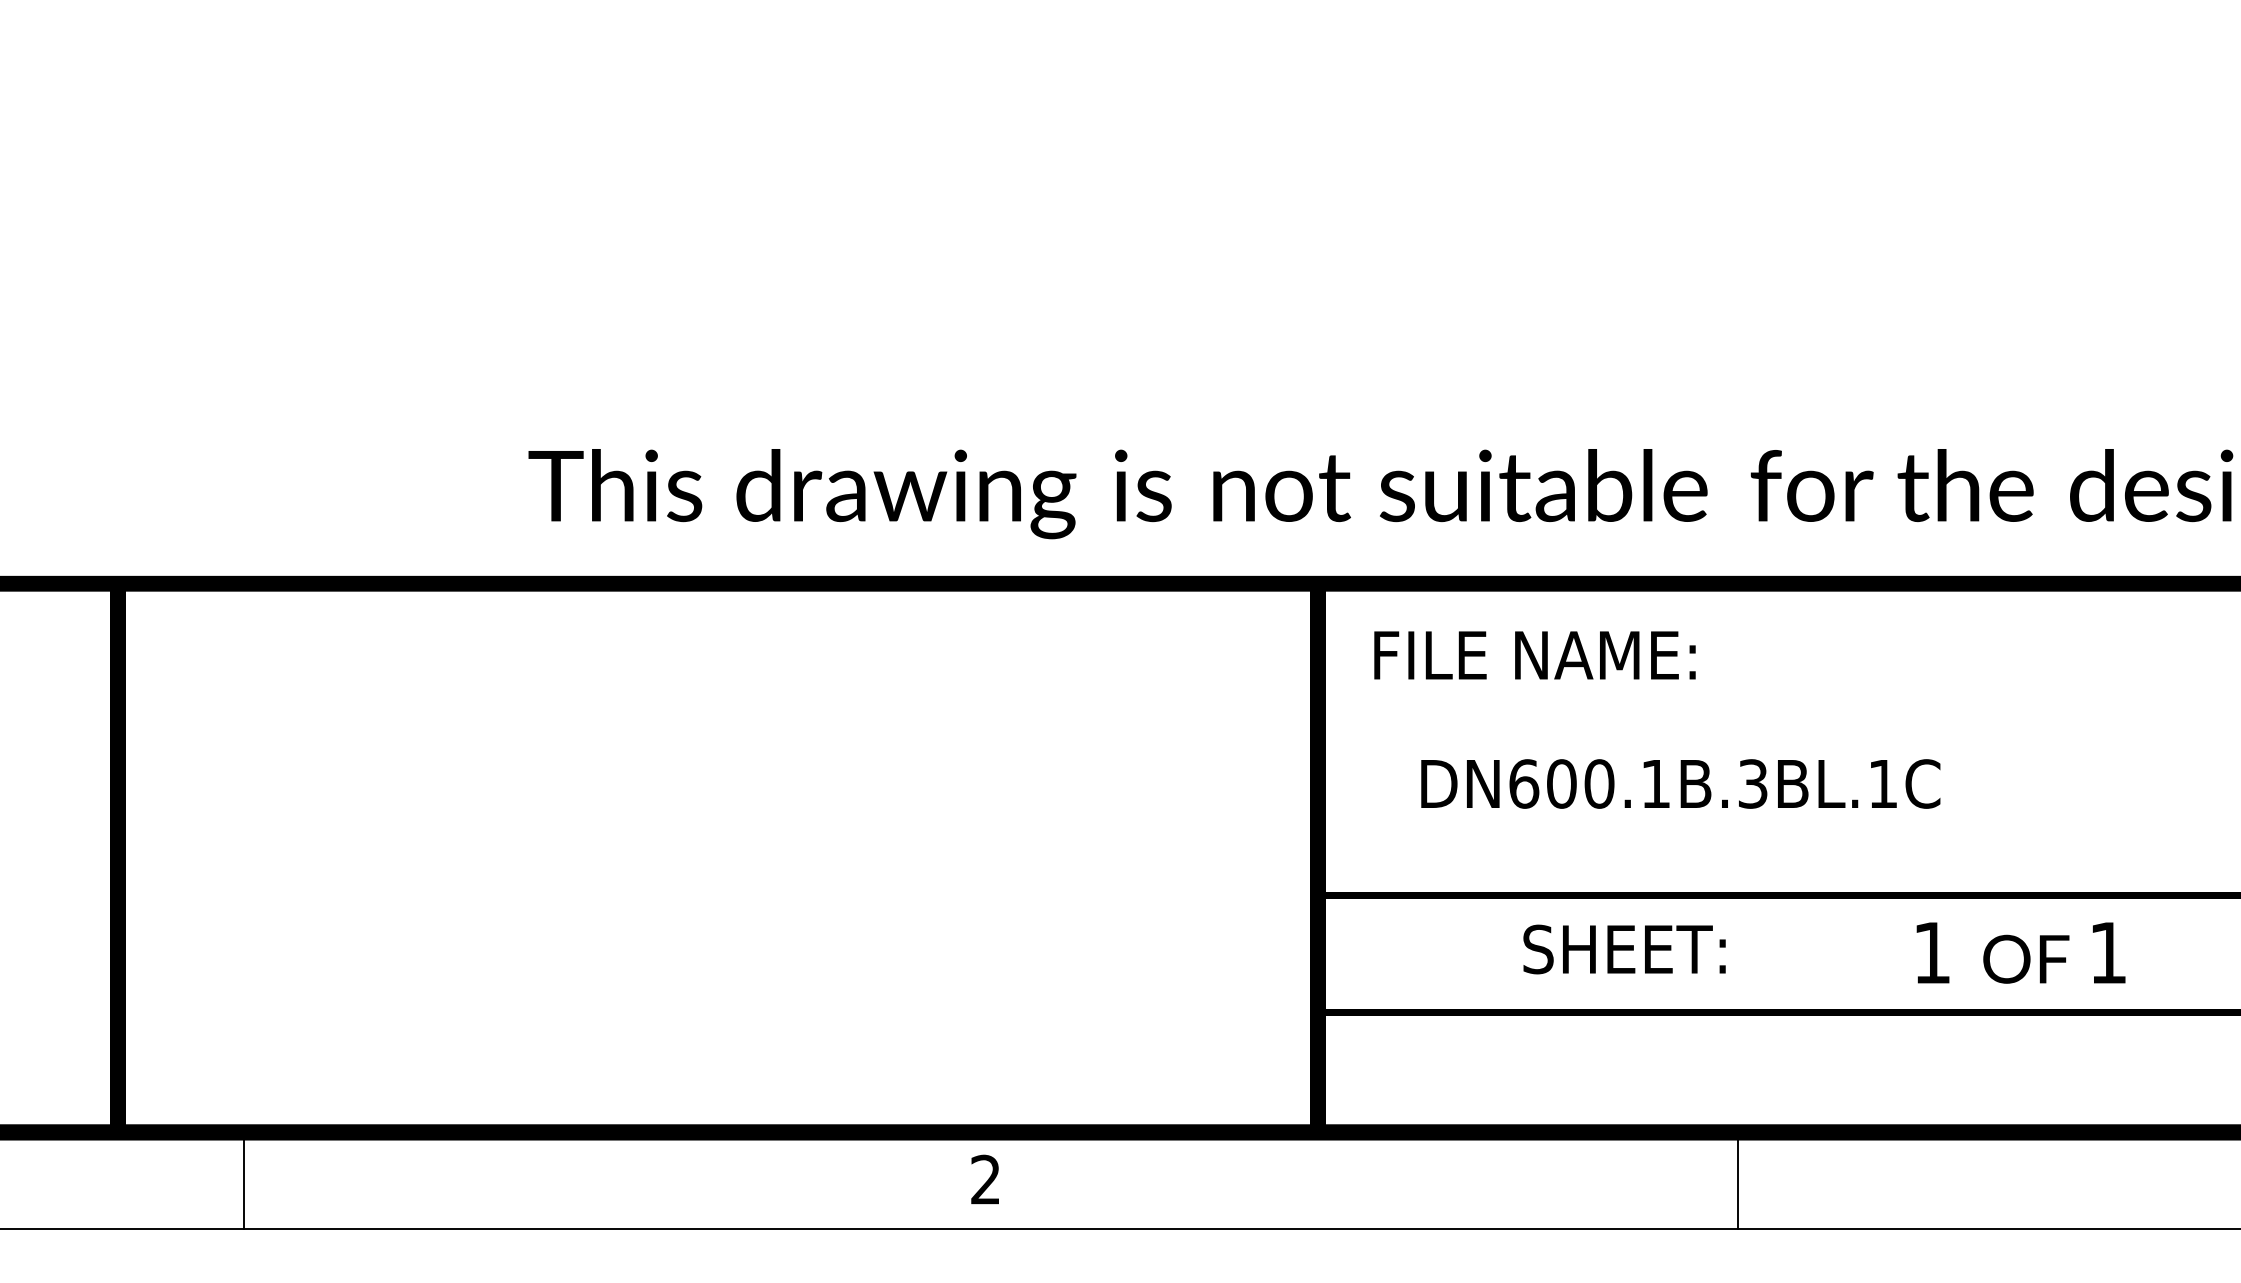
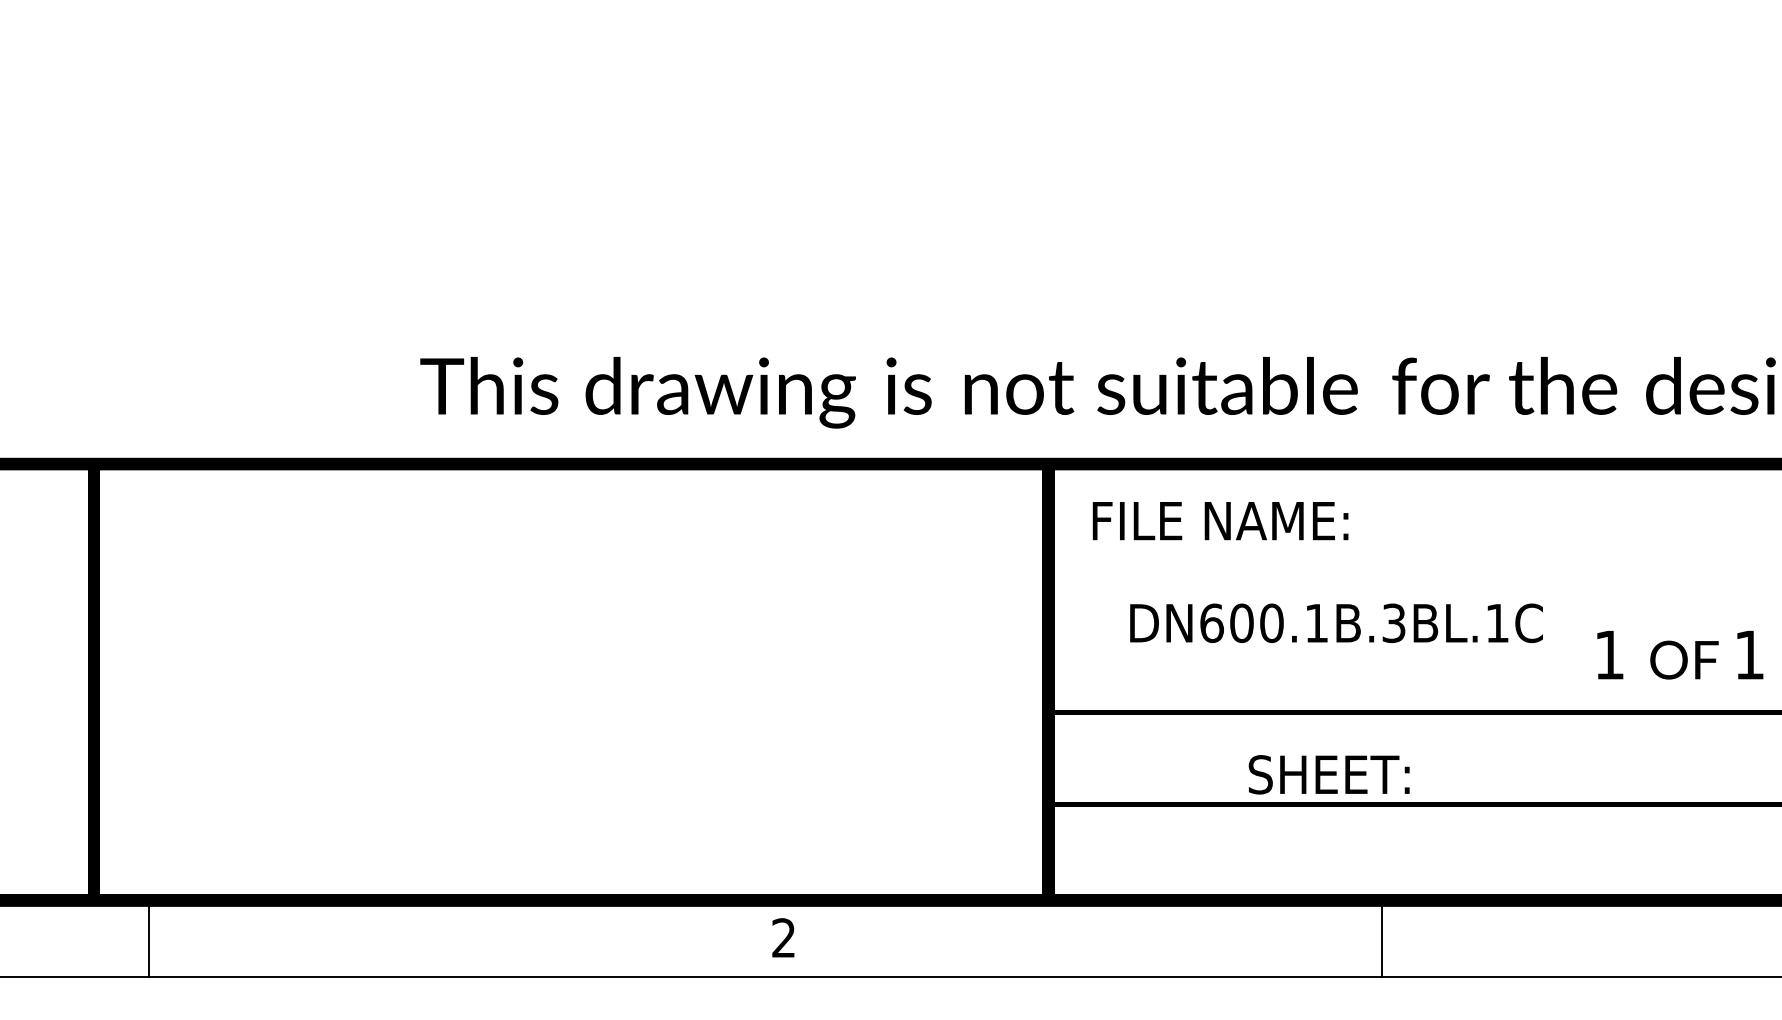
text: (1624, 949) -> (1329, 774), moved
text: (2020, 952) -> (1679, 654), moved
line: (244, 1180) -> (149, 938), moved

